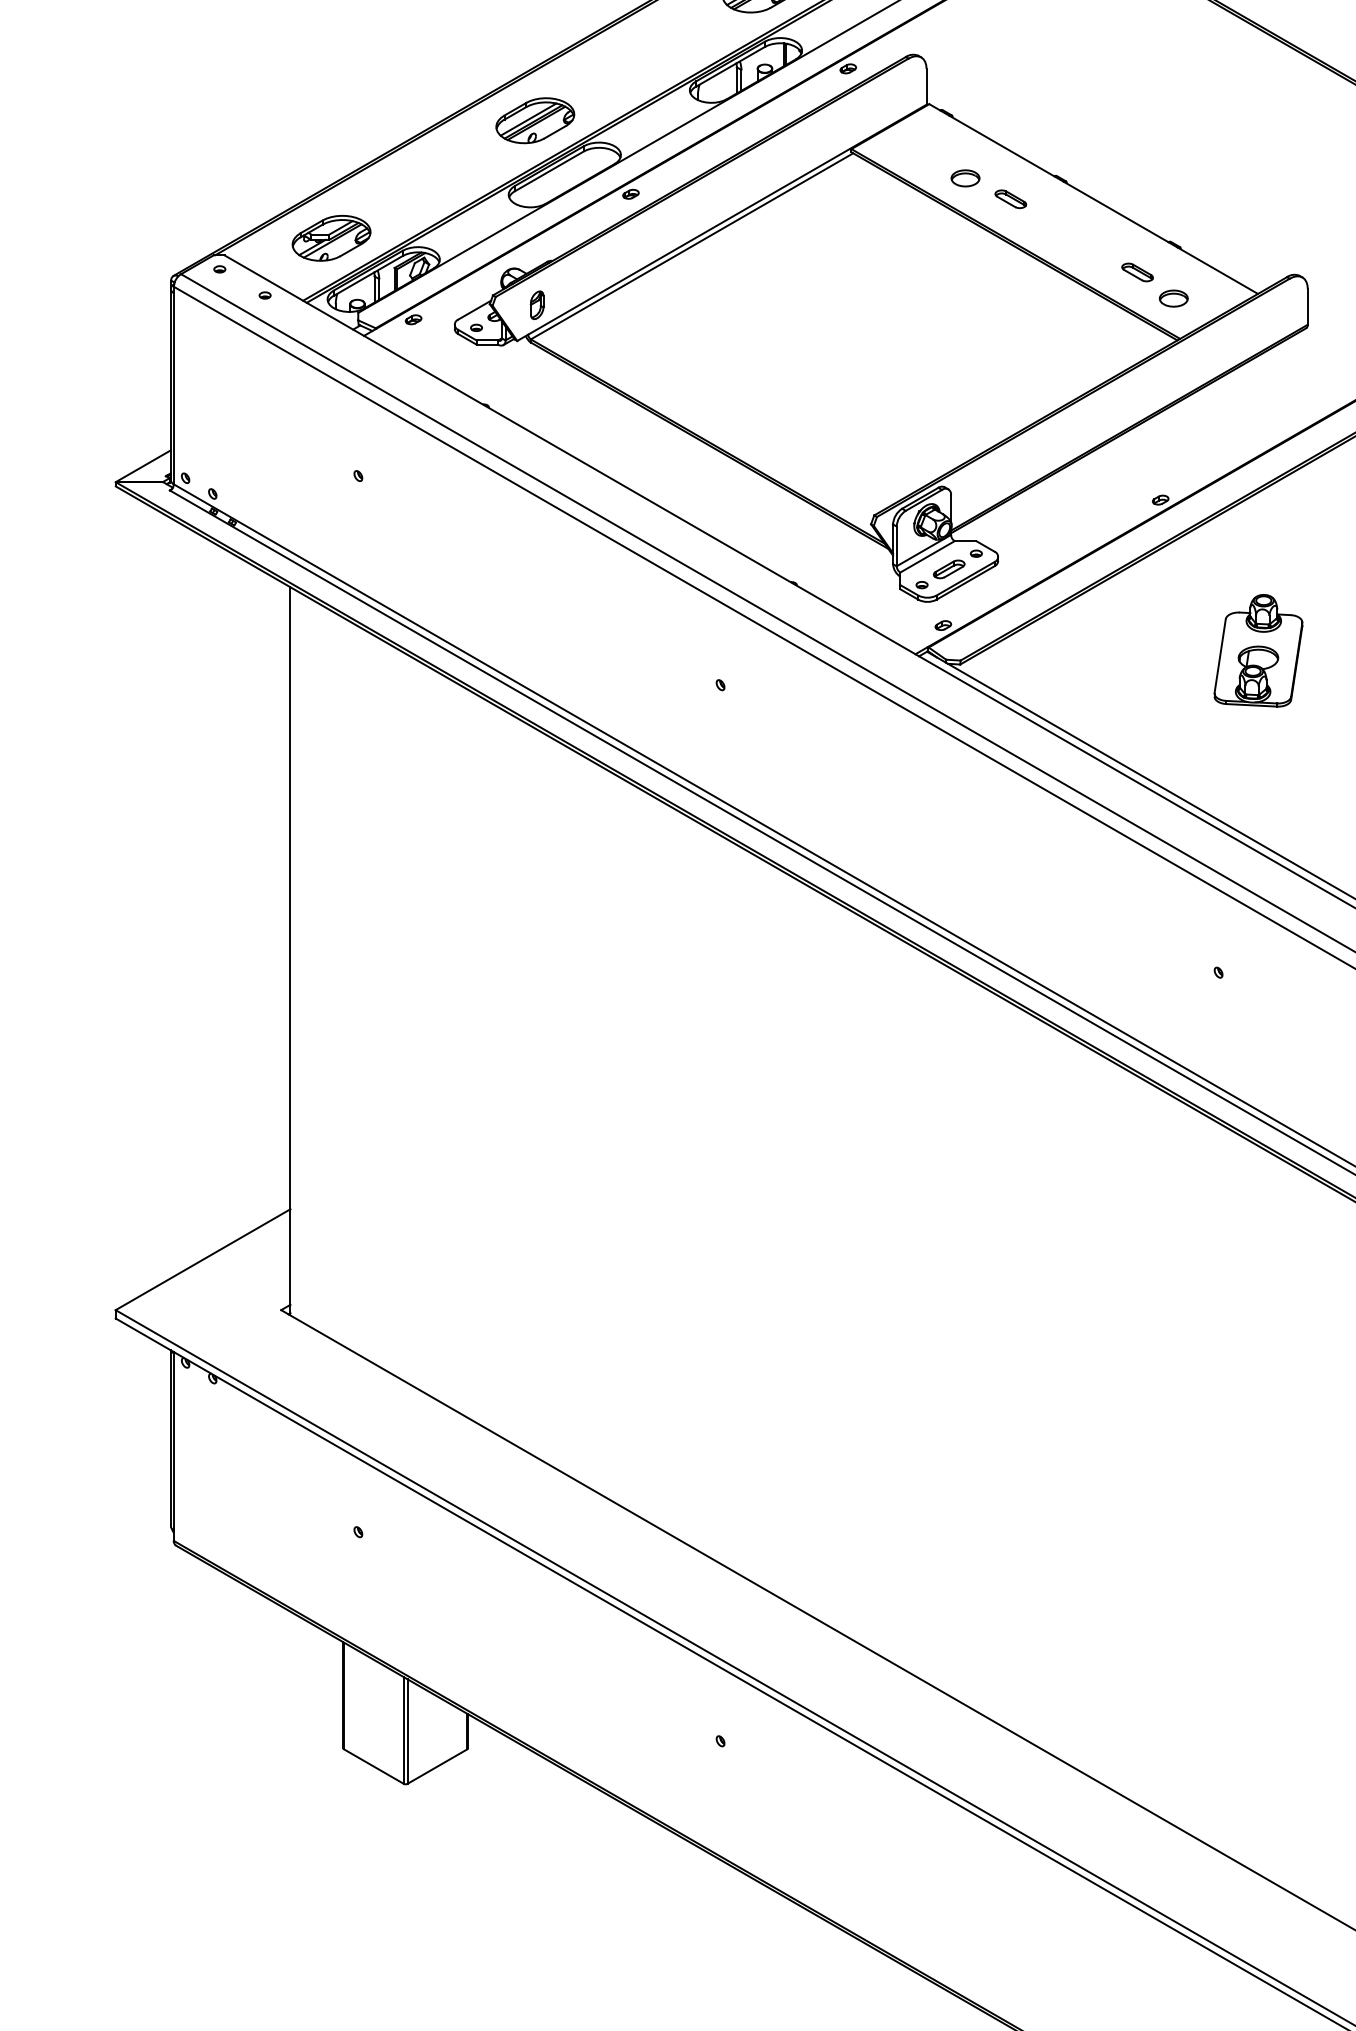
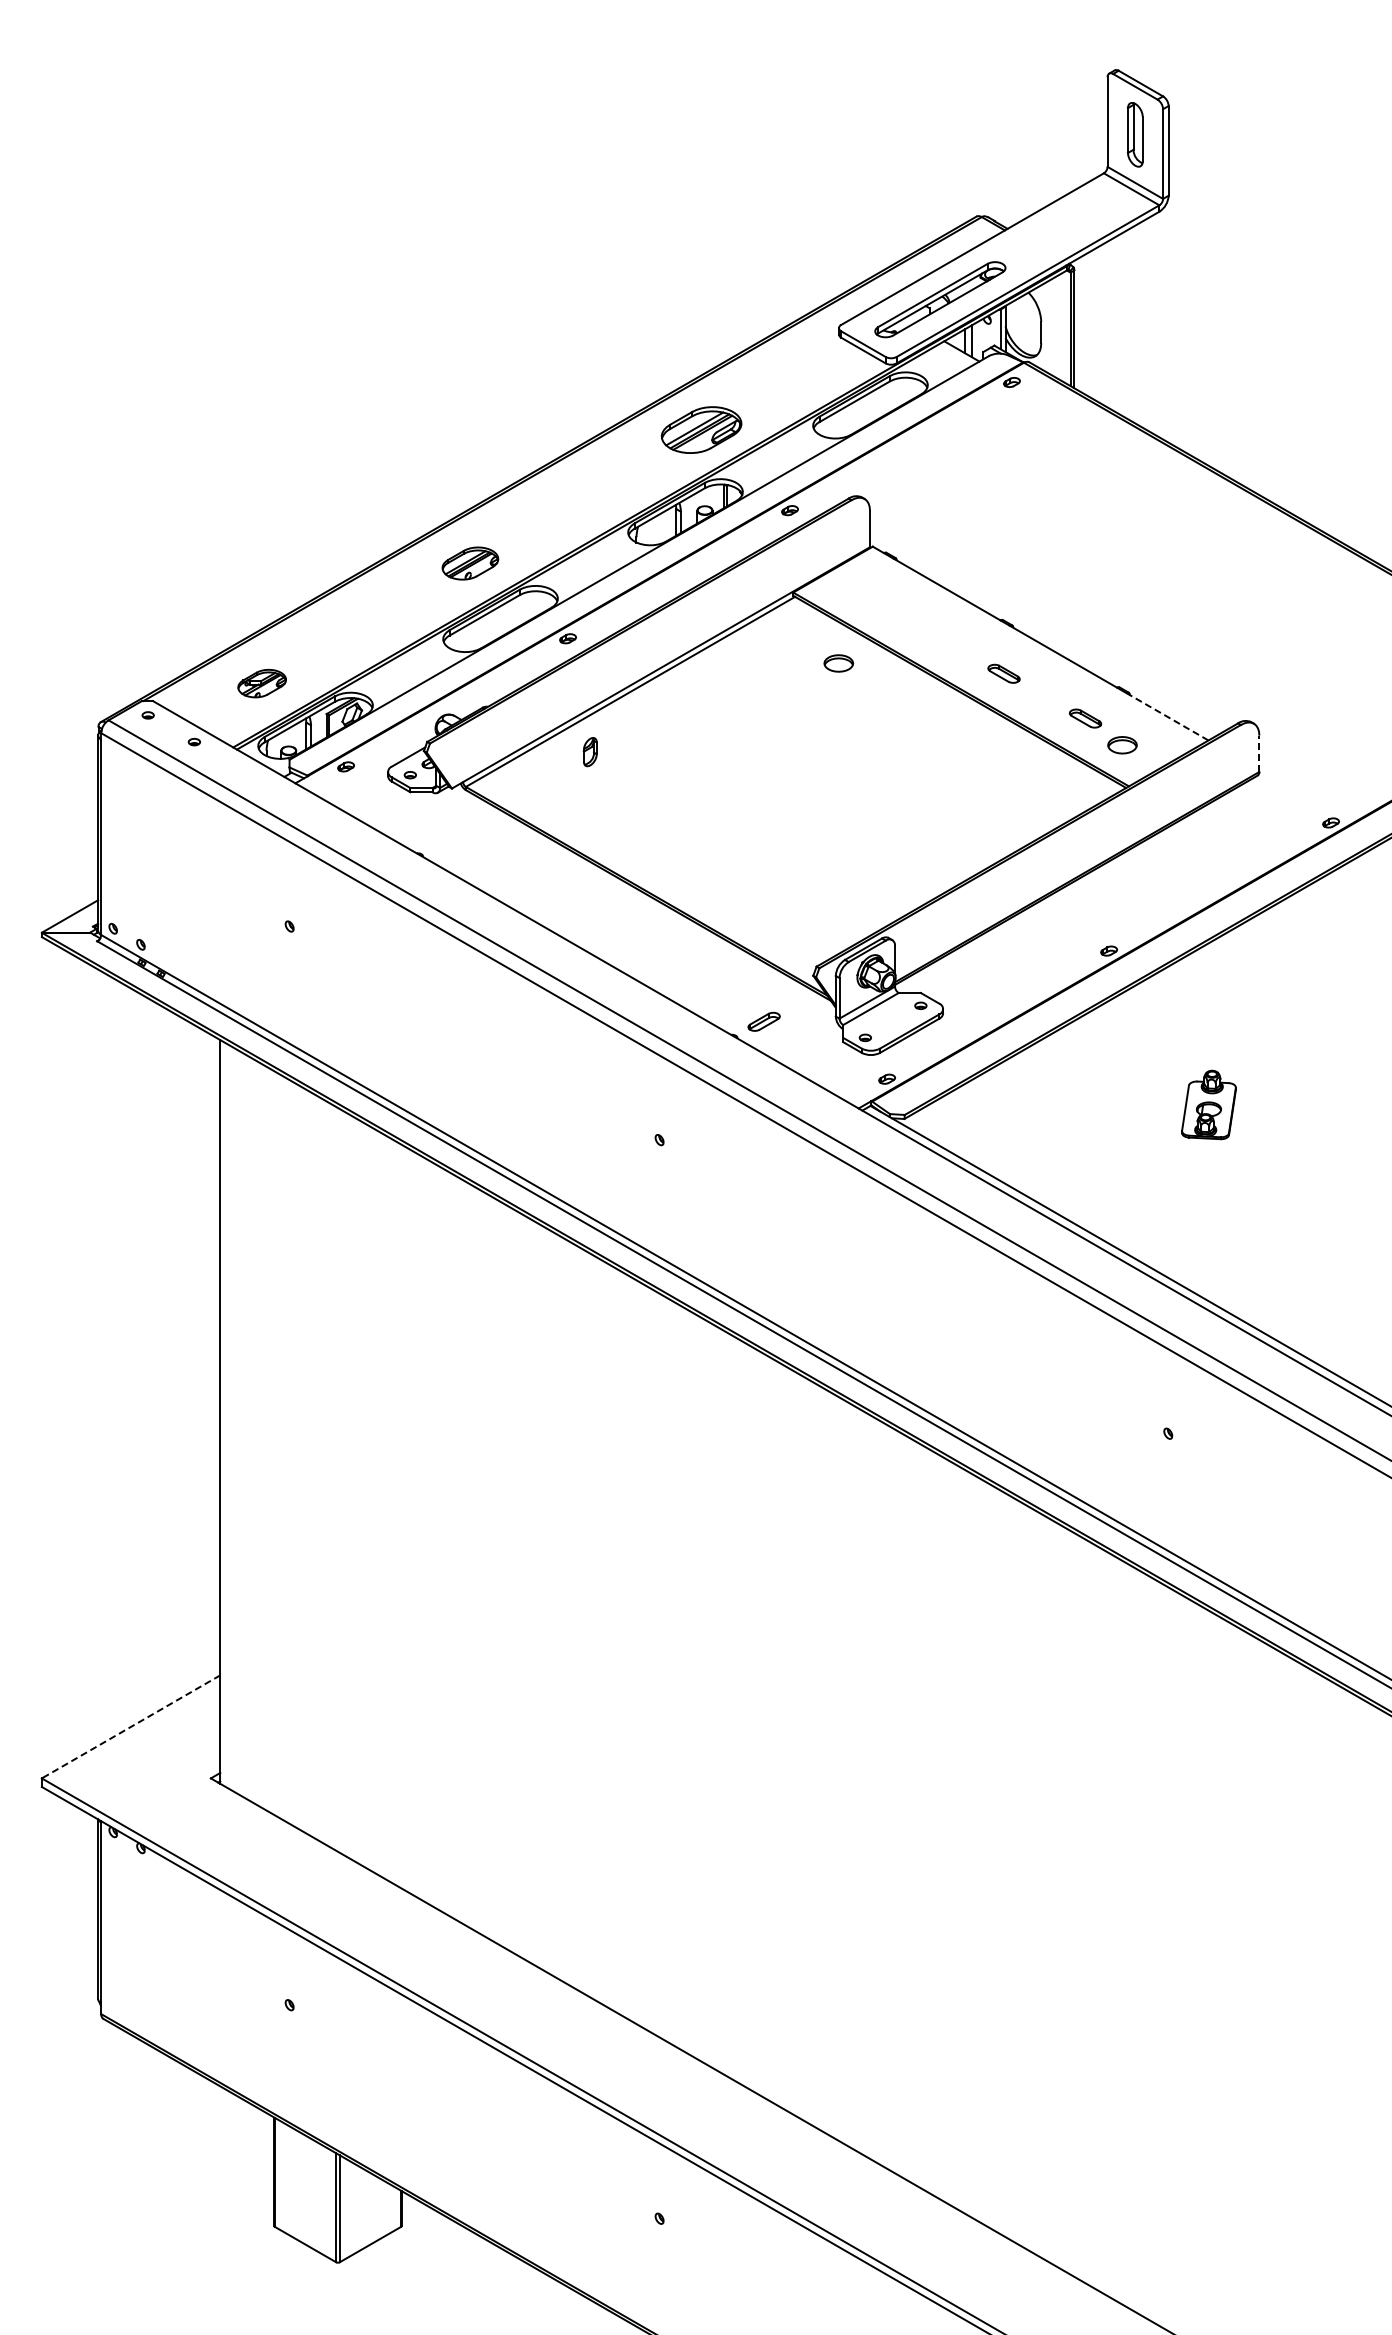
part: (535, 120) -> (470, 563), size x0.7
part: (965, 178) -> (838, 663), moved
part: (1010, 198) -> (1003, 673), moved
part: (330, 238) -> (261, 683), size x0.6
line: (1217, 270) -> (1167, 716), solid -> dashed
part: (536, 305) -> (589, 752), moved
line: (1307, 306) -> (1259, 753), solid -> dashed
part: (948, 569) -> (763, 1021), moved
part: (1257, 650) -> (1208, 1104), size x0.6
line: (202, 1260) -> (130, 1727), solid -> dashed

